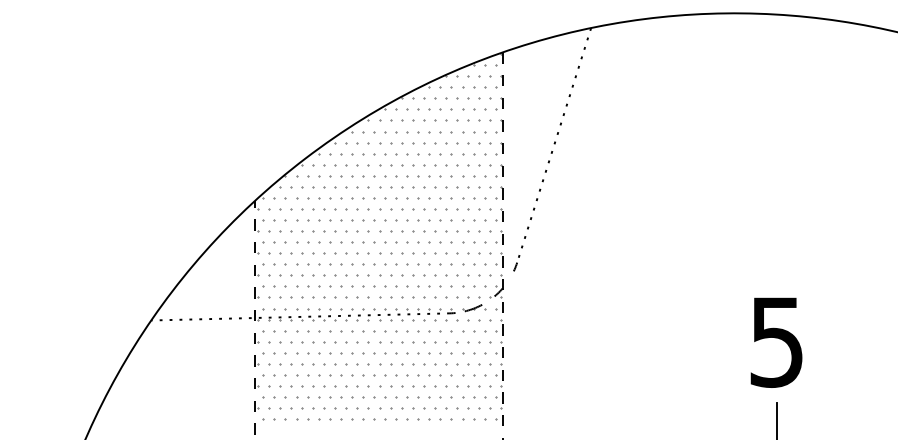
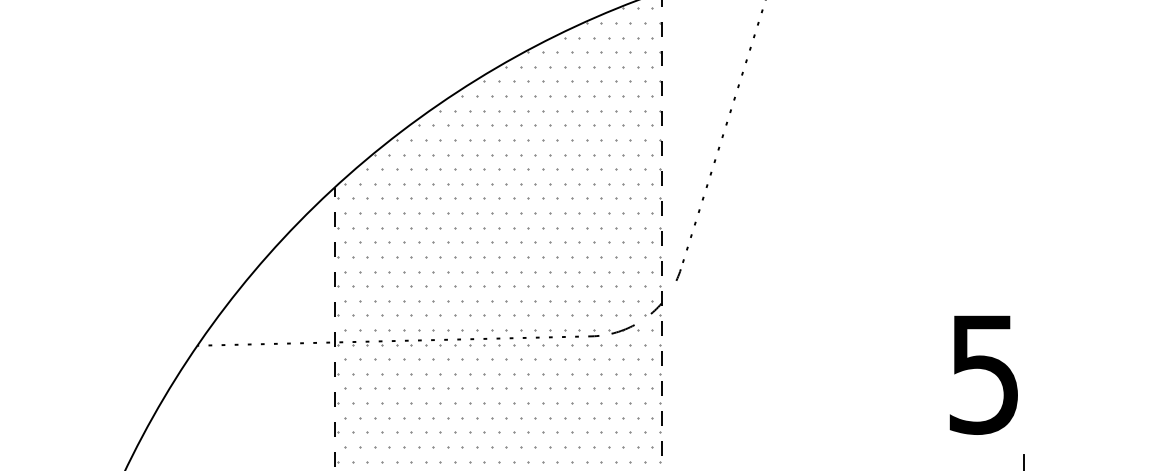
text: (776, 342) -> (983, 374), moved

